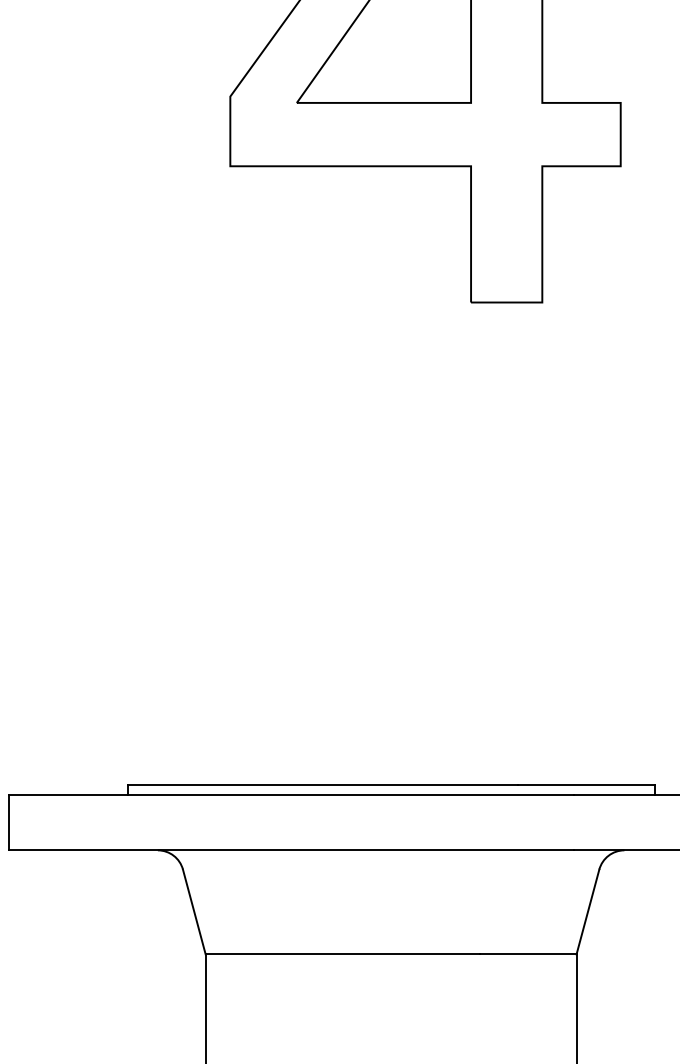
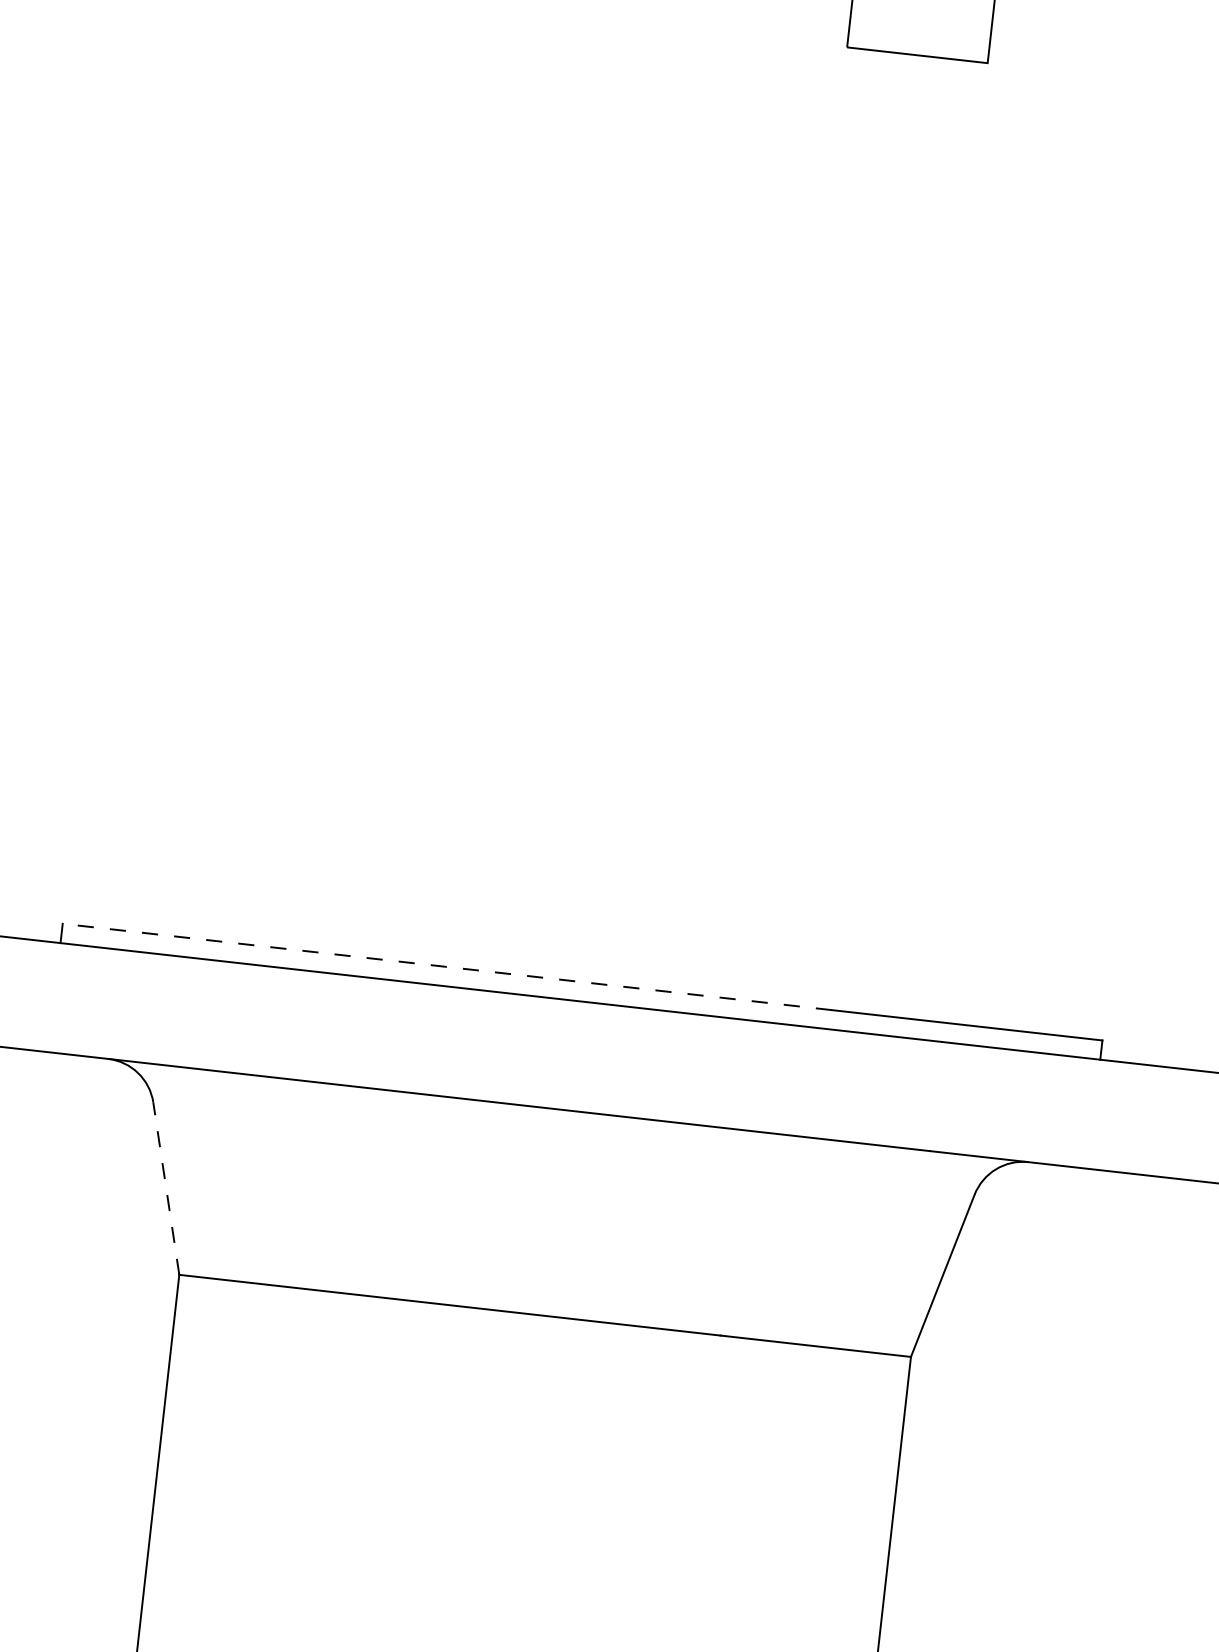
line: (322, 785) -> (447, 967), solid -> dashed
line: (194, 912) -> (166, 1189), solid -> dashed

